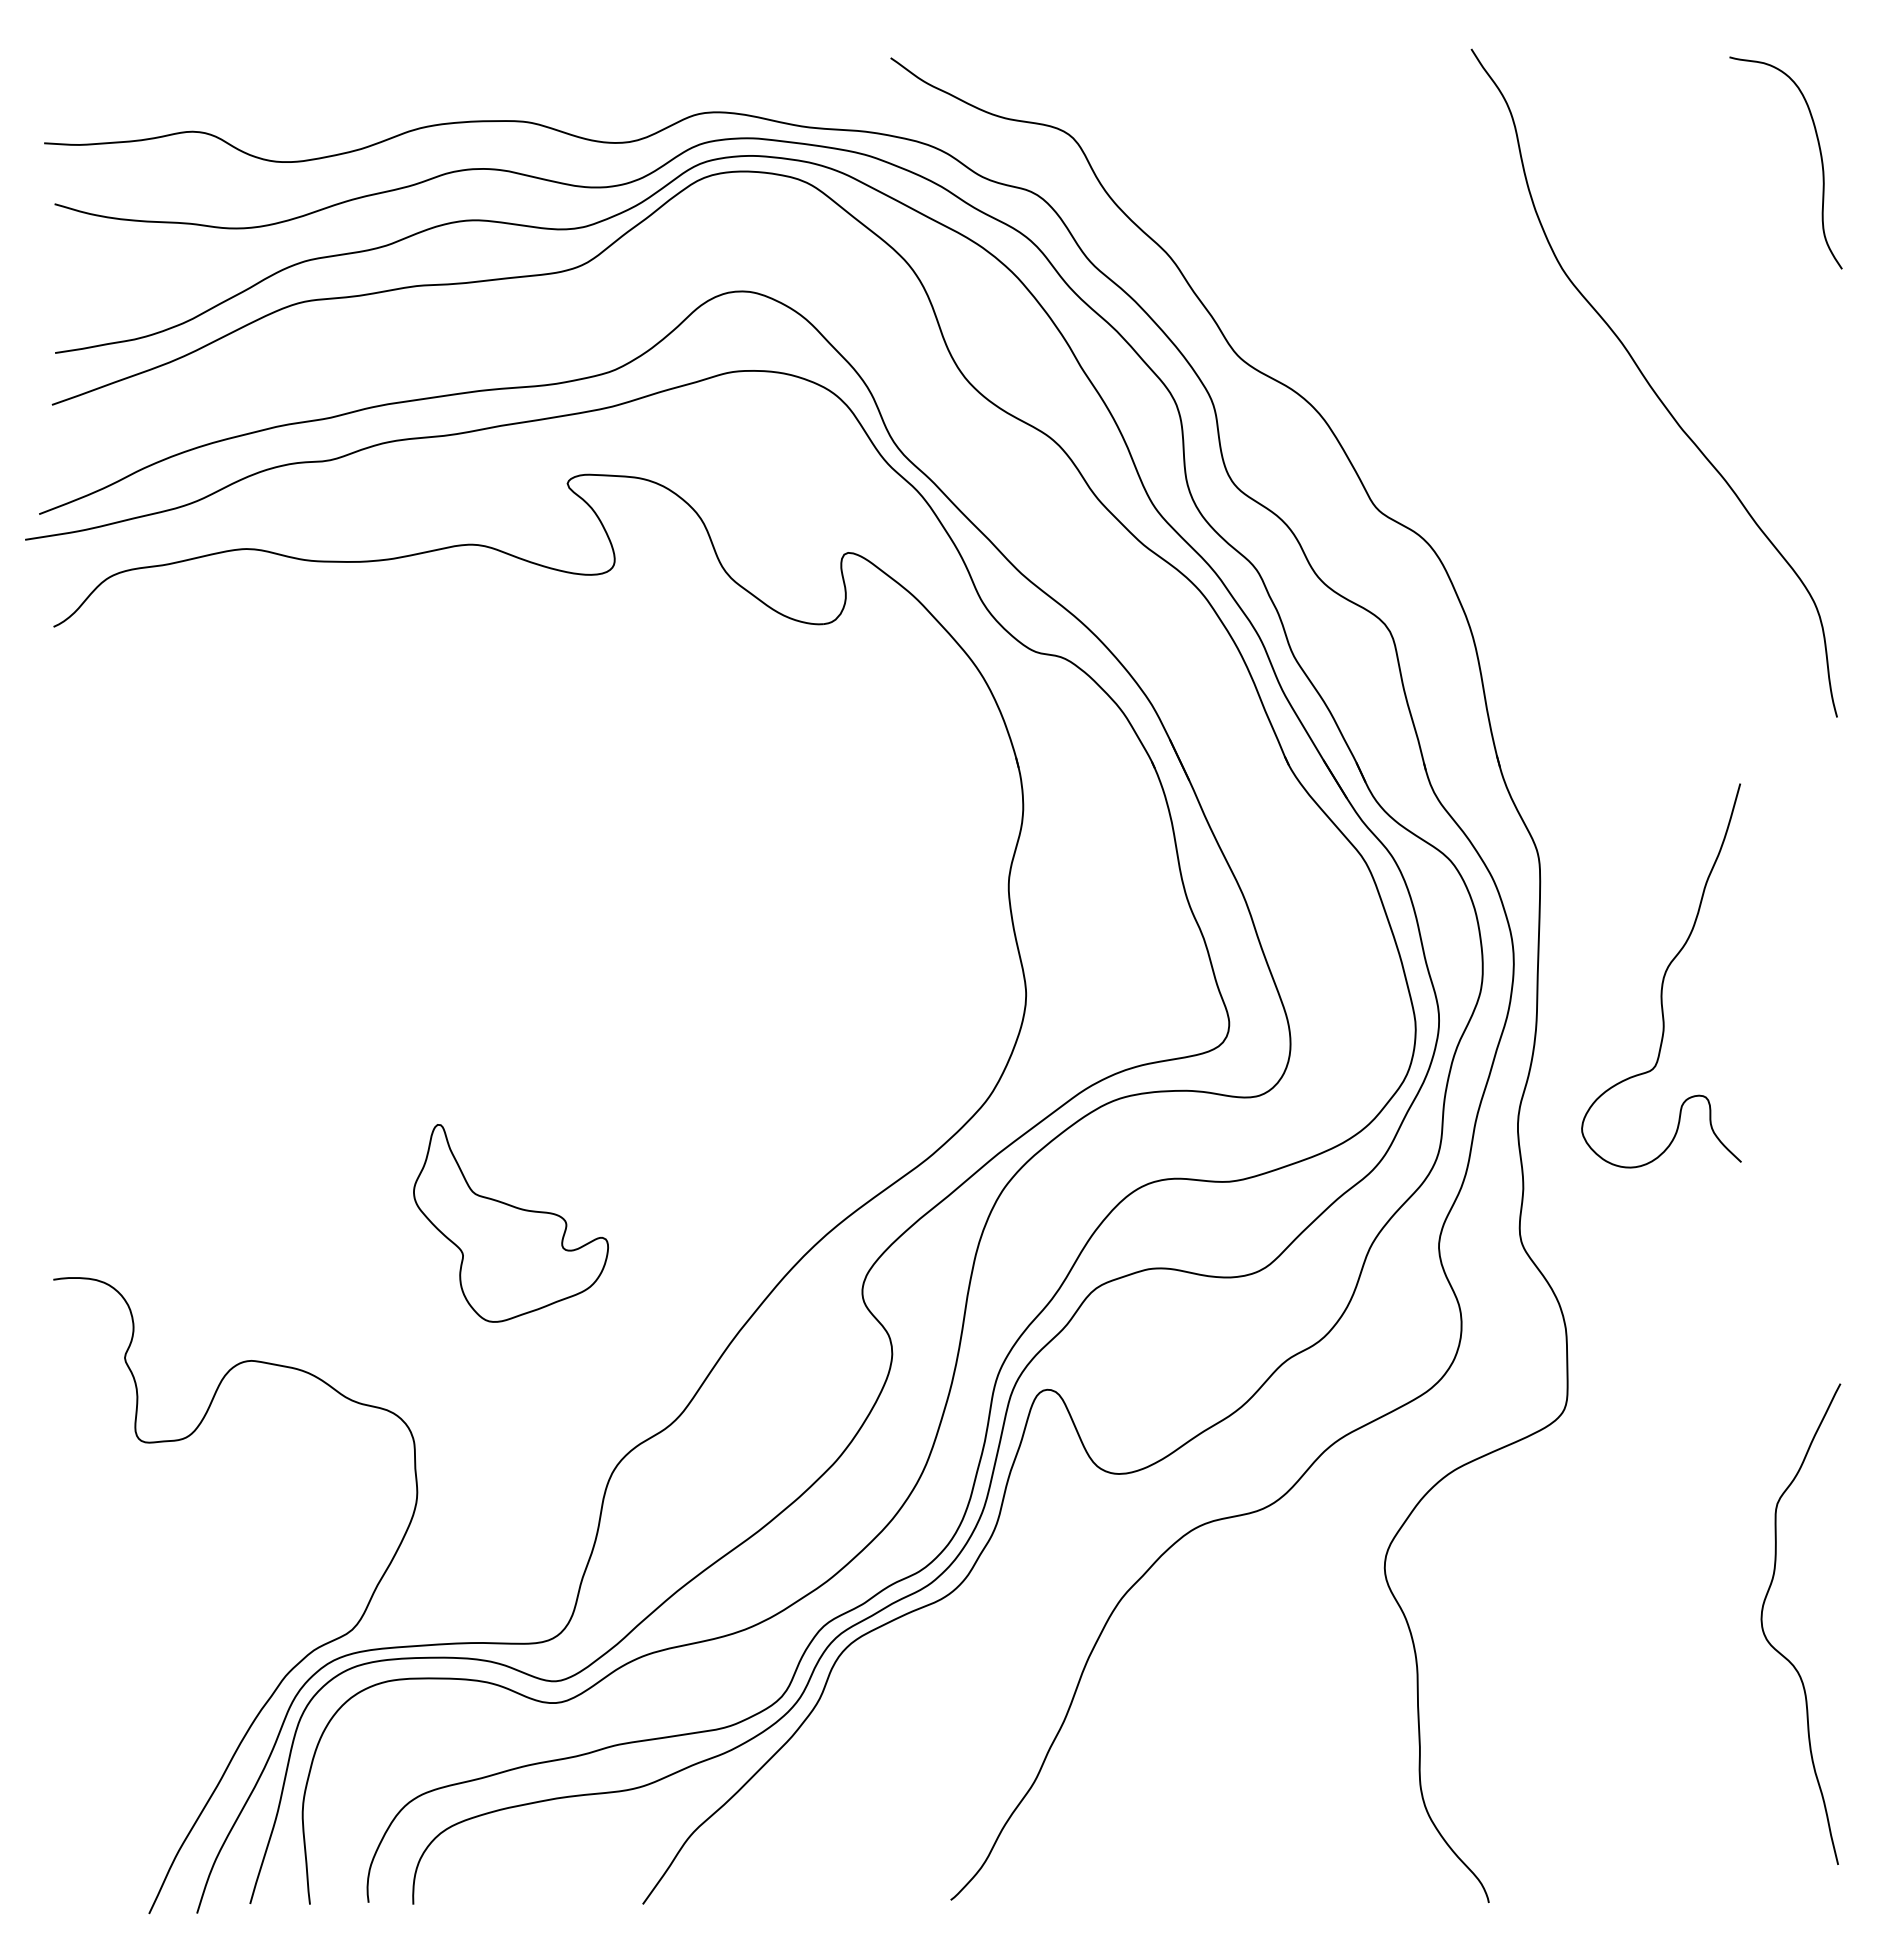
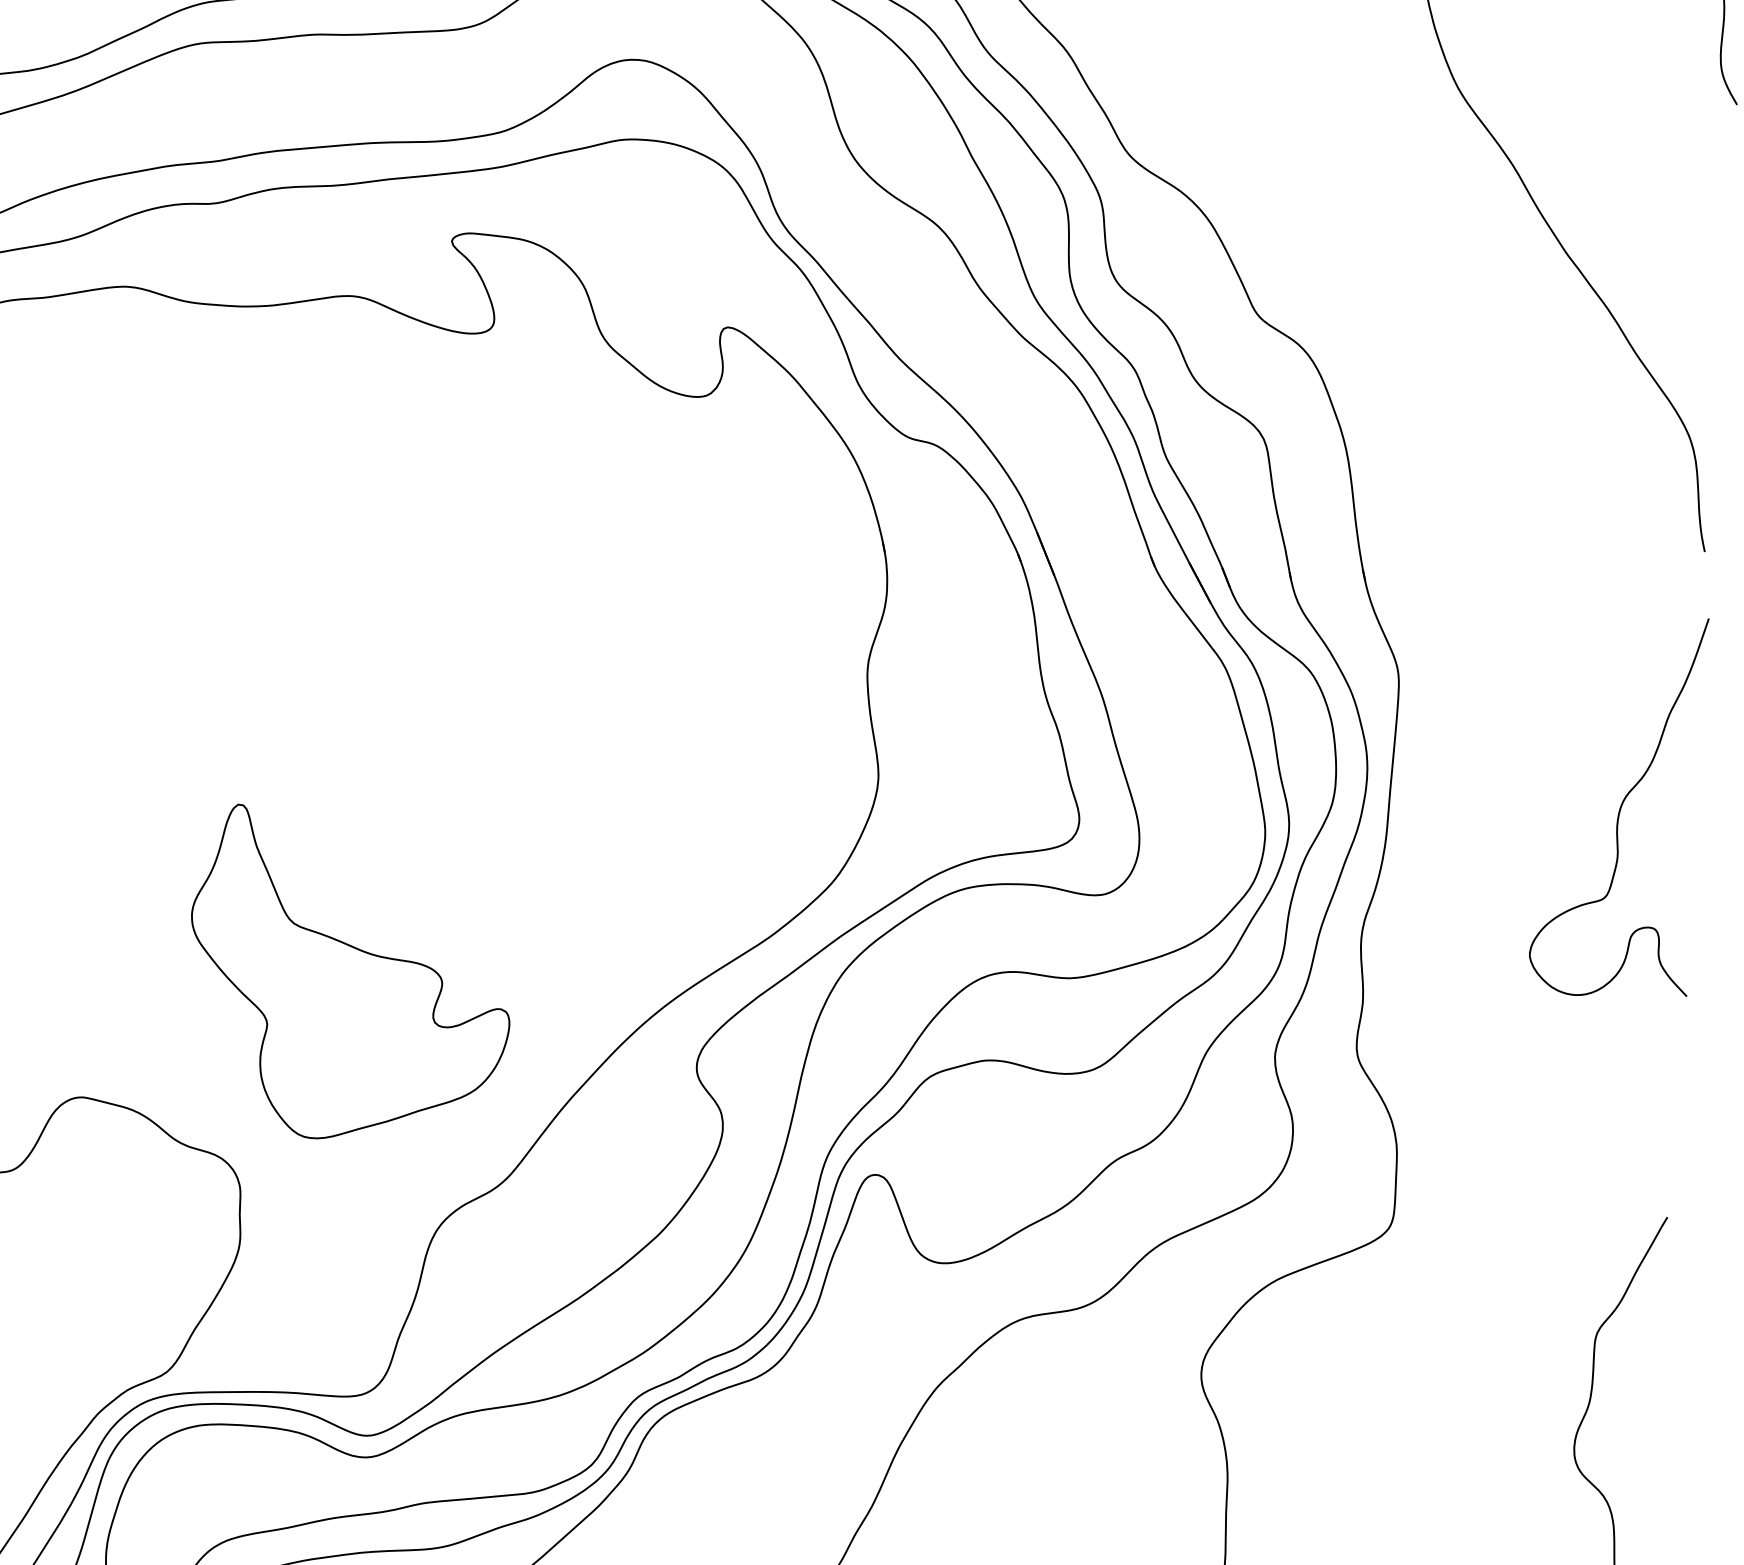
curve: (1663, 975) -> (1620, 805), moved
part: (510, 1223) -> (349, 976), size x1.67

